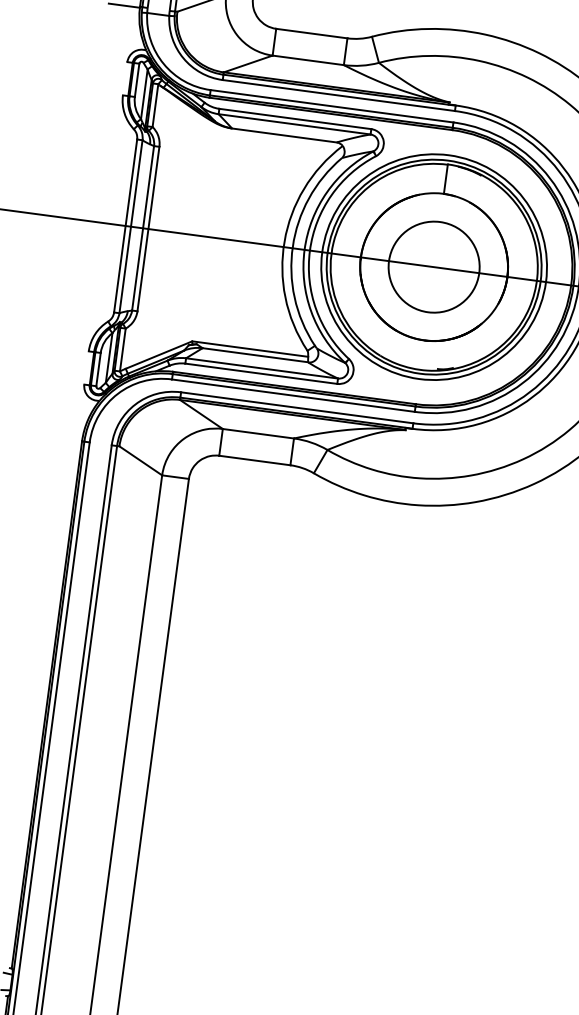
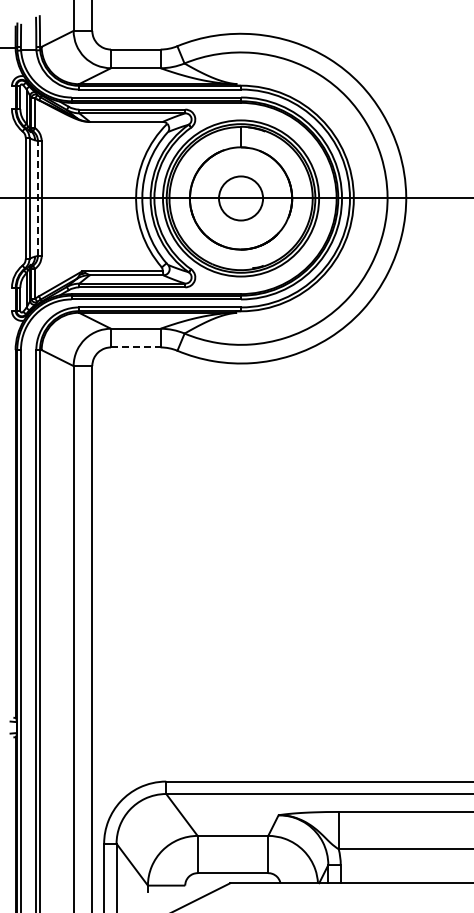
line: (142, 226) -> (37, 197), solid -> dashed
circle: (433, 267) -> (240, 198), size x0.7
line: (254, 460) -> (135, 347), solid -> dashed

